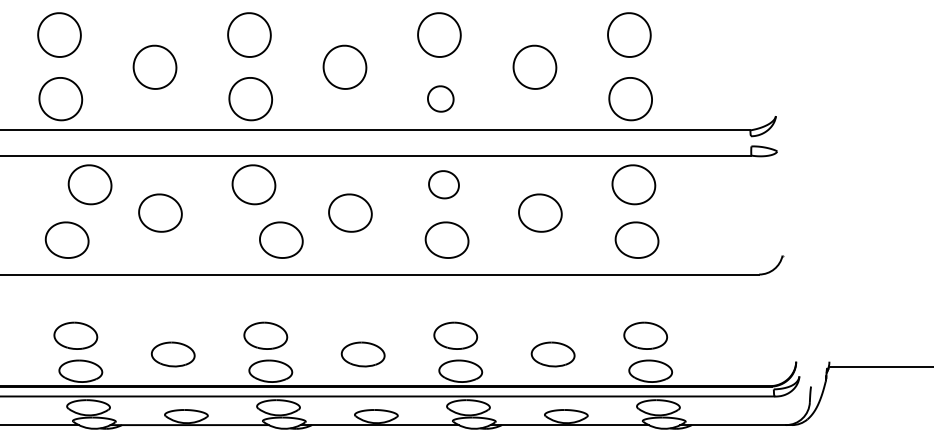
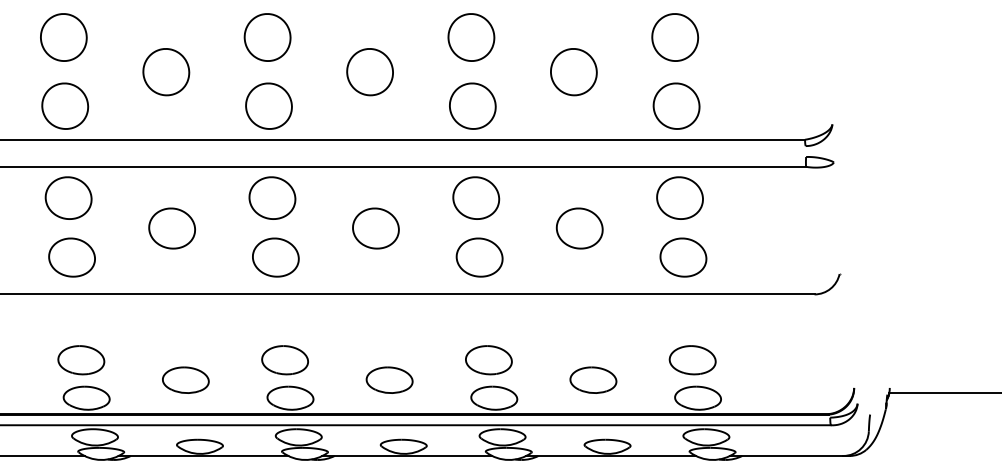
part: (440, 98) -> (472, 105), size x1.67
part: (89, 184) -> (68, 197), moved
part: (444, 184) -> (476, 197), size x1.43
part: (281, 240) -> (275, 257), moved

